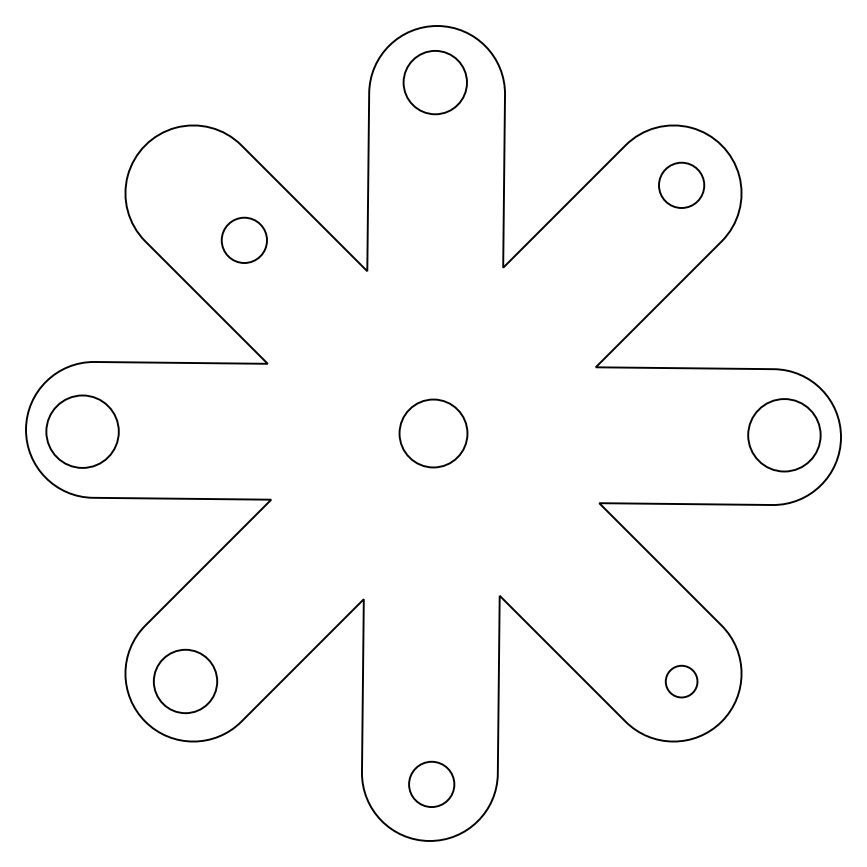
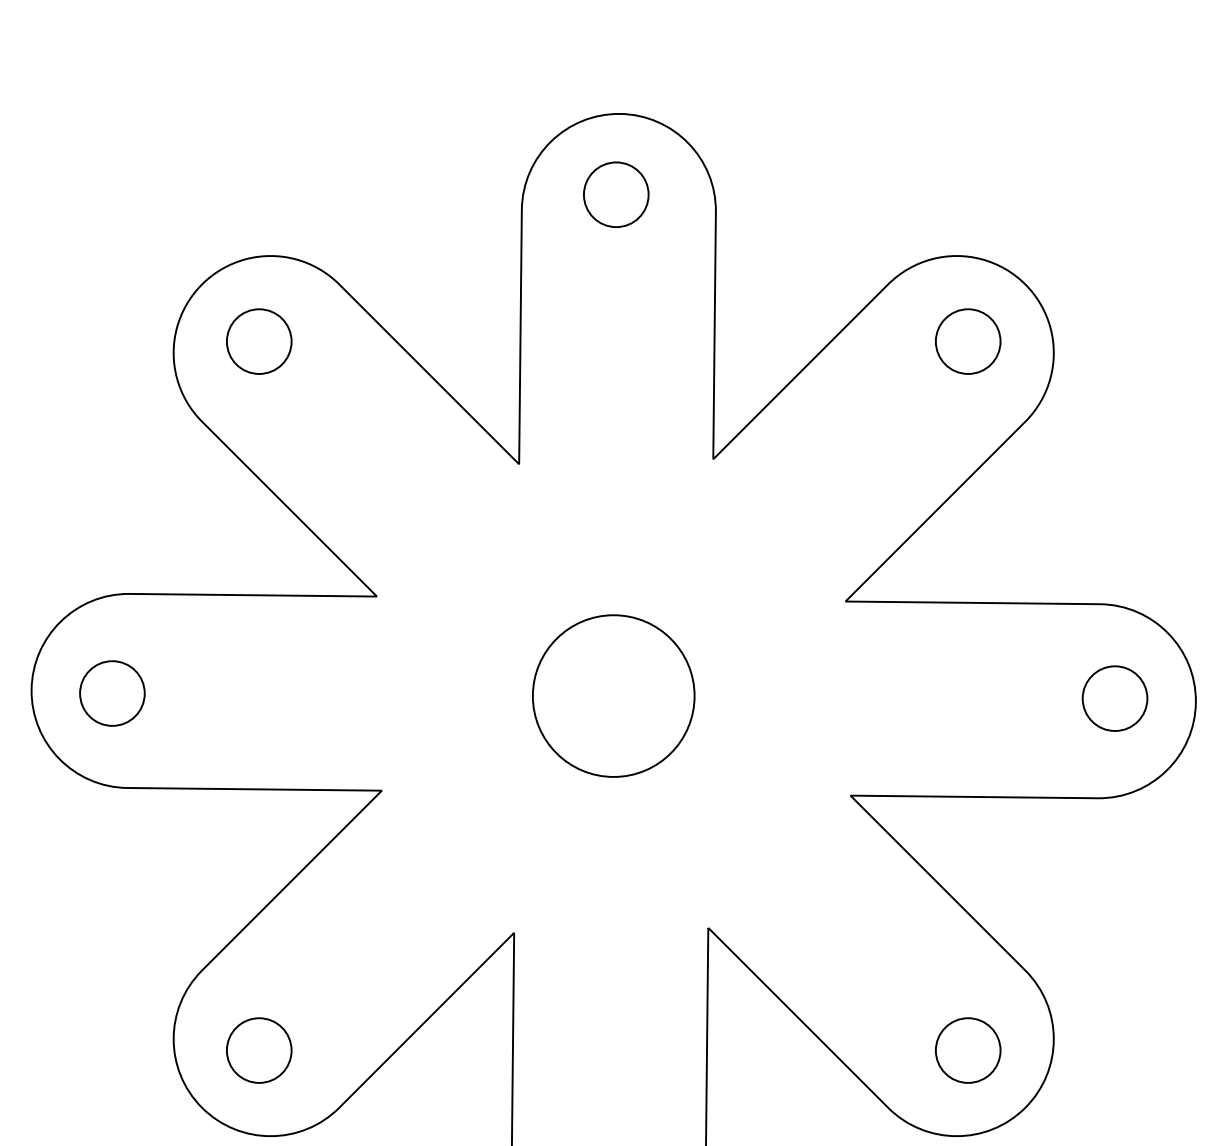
circle: (434, 82) -> (615, 194), size x0.71
circle: (243, 239) -> (258, 340), moved
circle: (82, 431) -> (112, 693), size x0.62
circle: (433, 433) -> (613, 696), size x1.67
circle: (784, 434) -> (1115, 697), size x0.62
circle: (184, 681) -> (258, 1050), size x0.71
circle: (681, 681) -> (968, 1050), size x1.43

